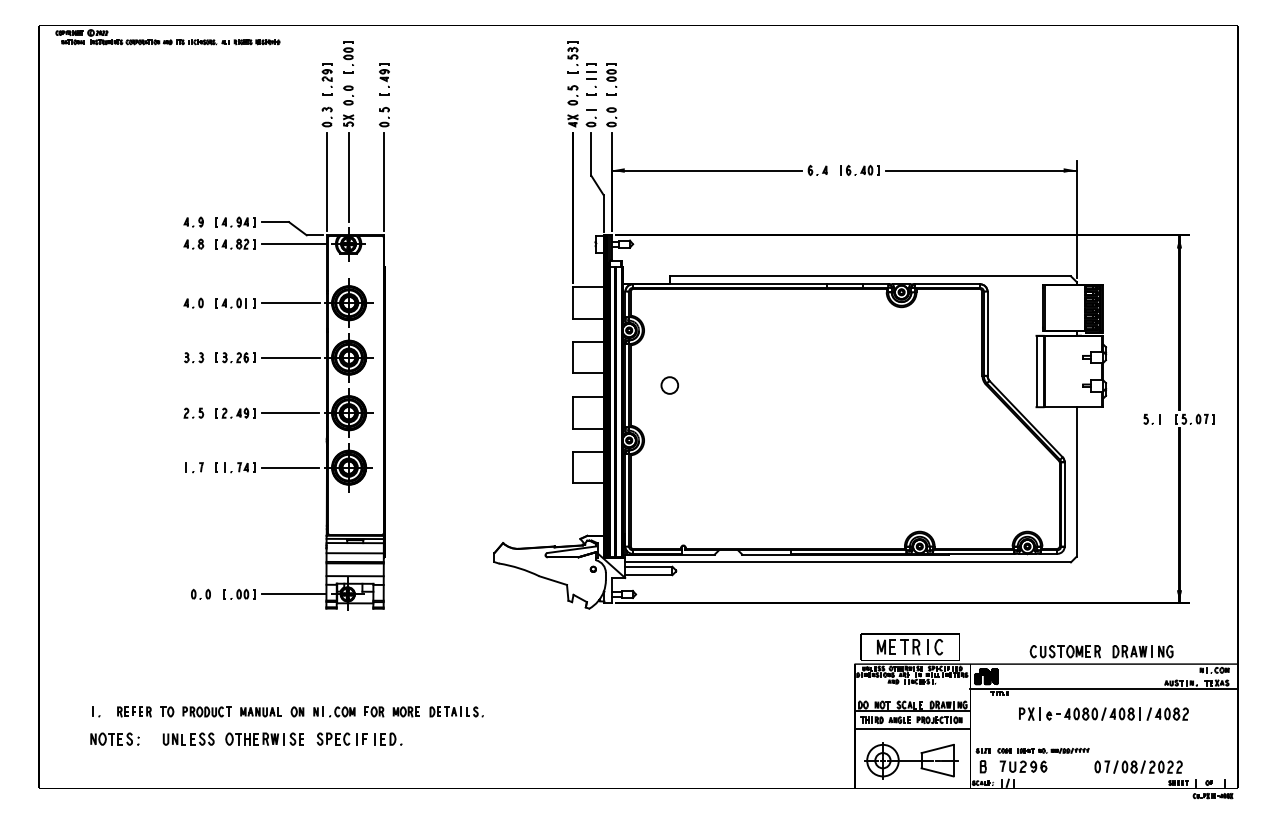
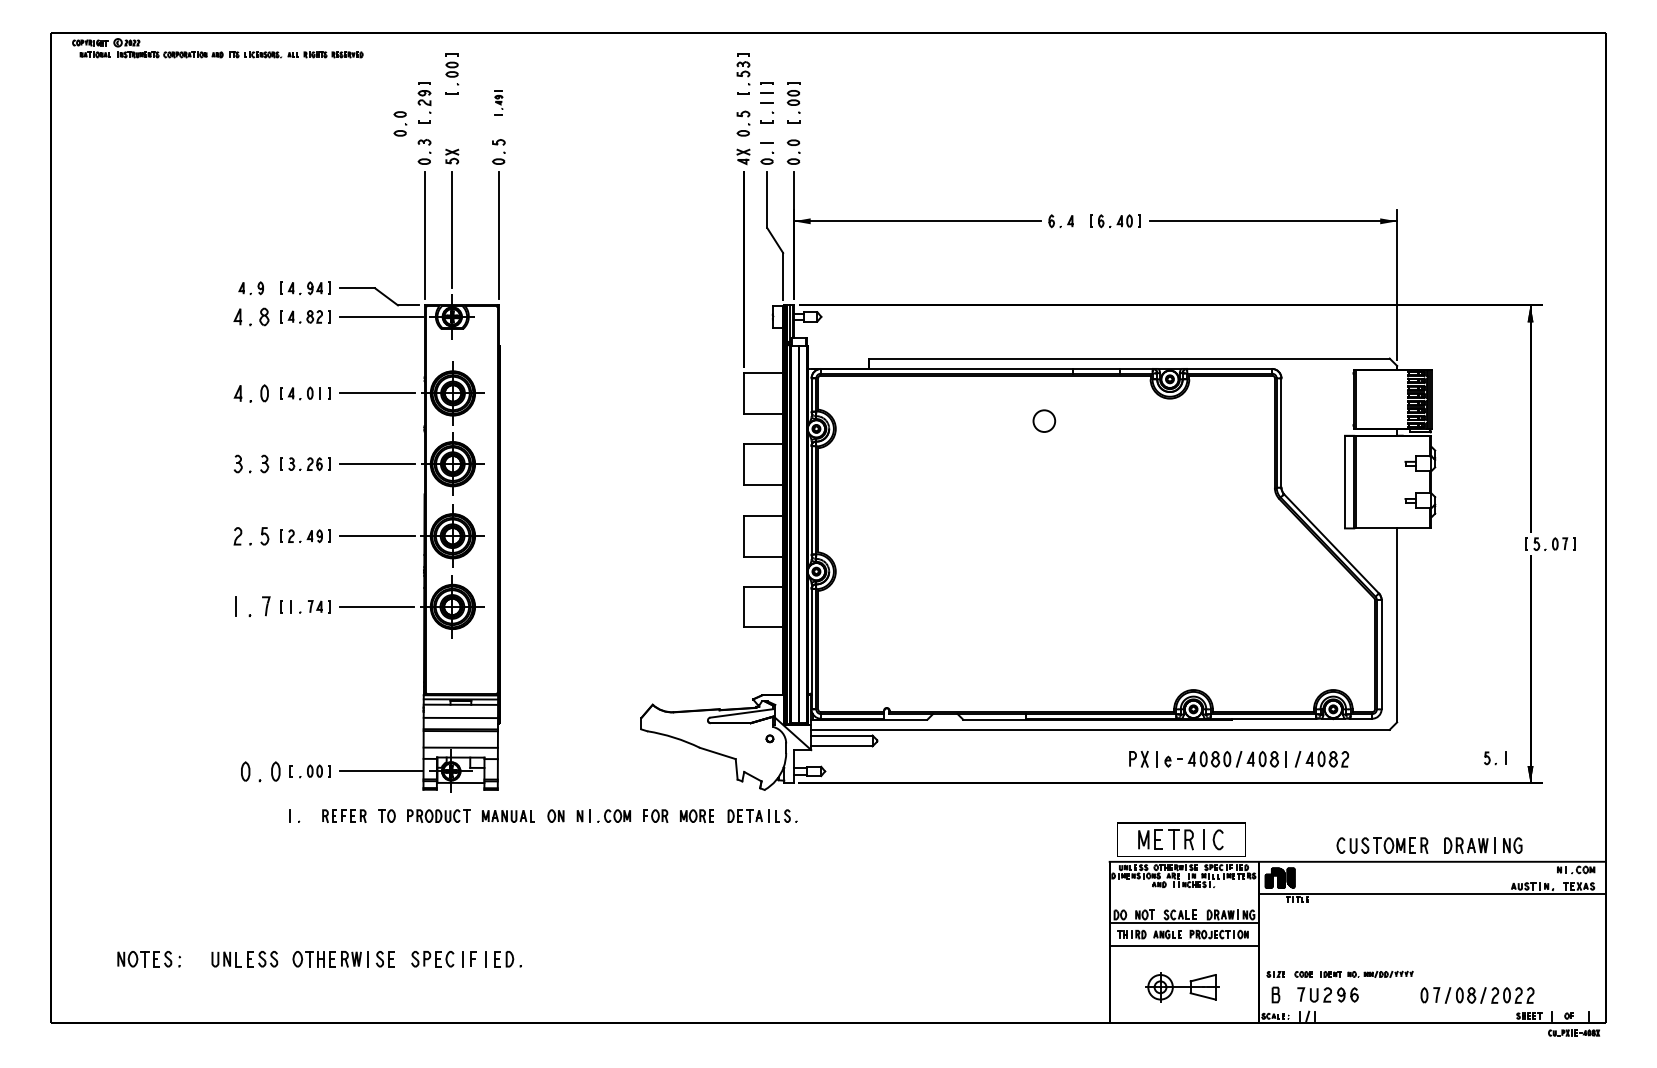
part: (384, 79) -> (498, 103), size x0.6
part: (348, 95) -> (400, 123), moved
part: (193, 243) -> (251, 315), size x1.4
part: (193, 302) -> (251, 392), size x1.4
part: (194, 357) -> (252, 463), size x1.4
circle: (669, 385) -> (1043, 421), moved
part: (193, 412) -> (251, 535), size x1.4
part: (1151, 418) -> (1494, 757), moved
part: (194, 467) -> (252, 606), size x1.6
part: (200, 593) -> (260, 770), size x1.6
part: (287, 711) -> (543, 815), moved
part: (1103, 713) -> (1238, 758), moved
part: (911, 760) -> (1182, 986), size x0.6

